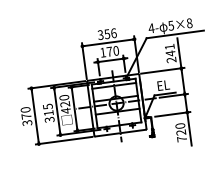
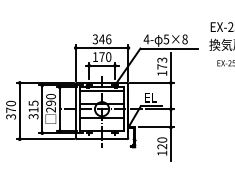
text: (106, 34) -> (101, 39), 356 -> 346
text: (170, 53) -> (162, 66), 241 -> 173
text: (65, 107) -> (50, 106), 420 -> 290
text: (182, 138) -> (162, 152), 720 -> 120

